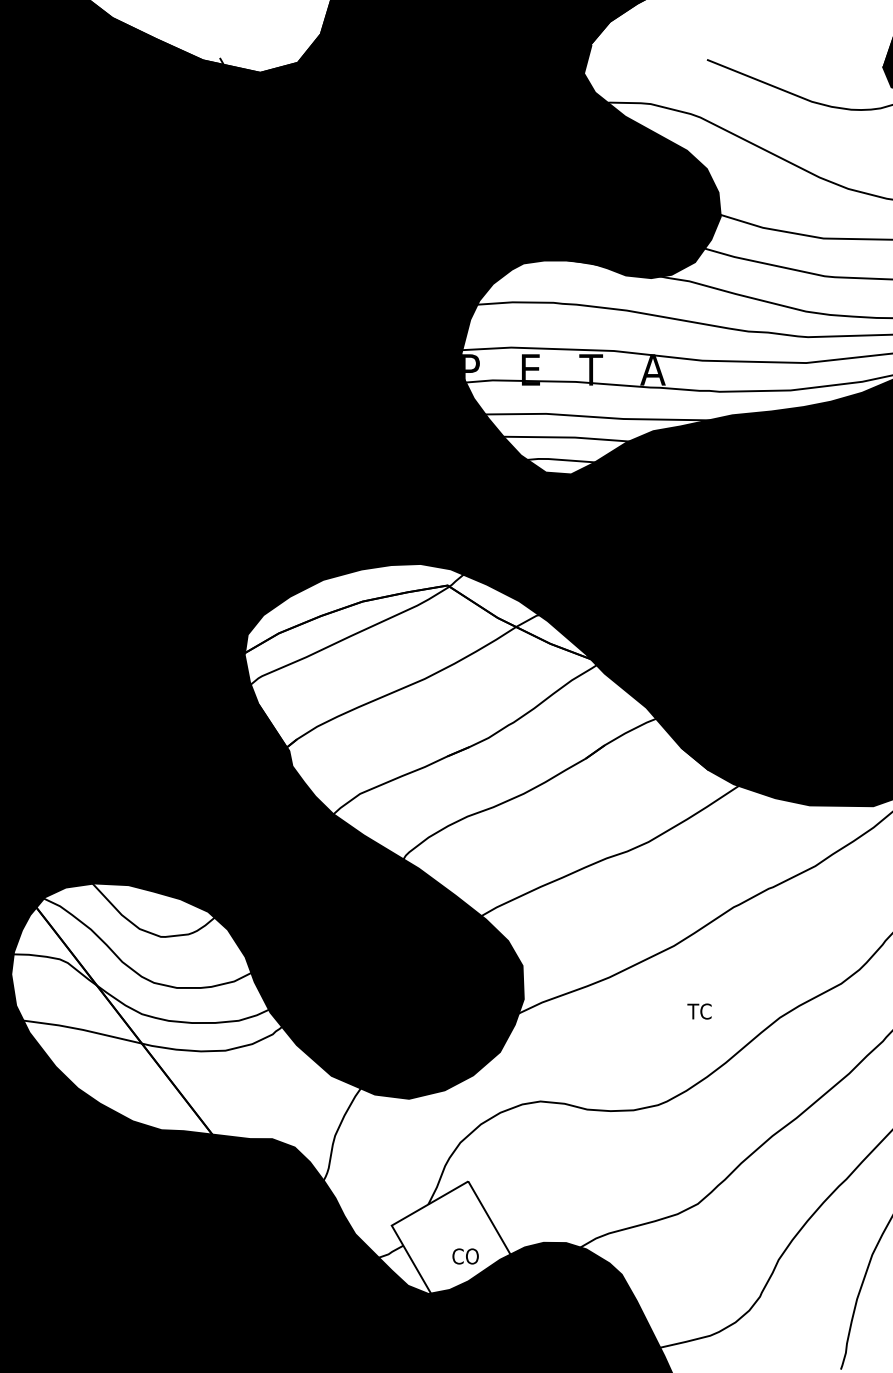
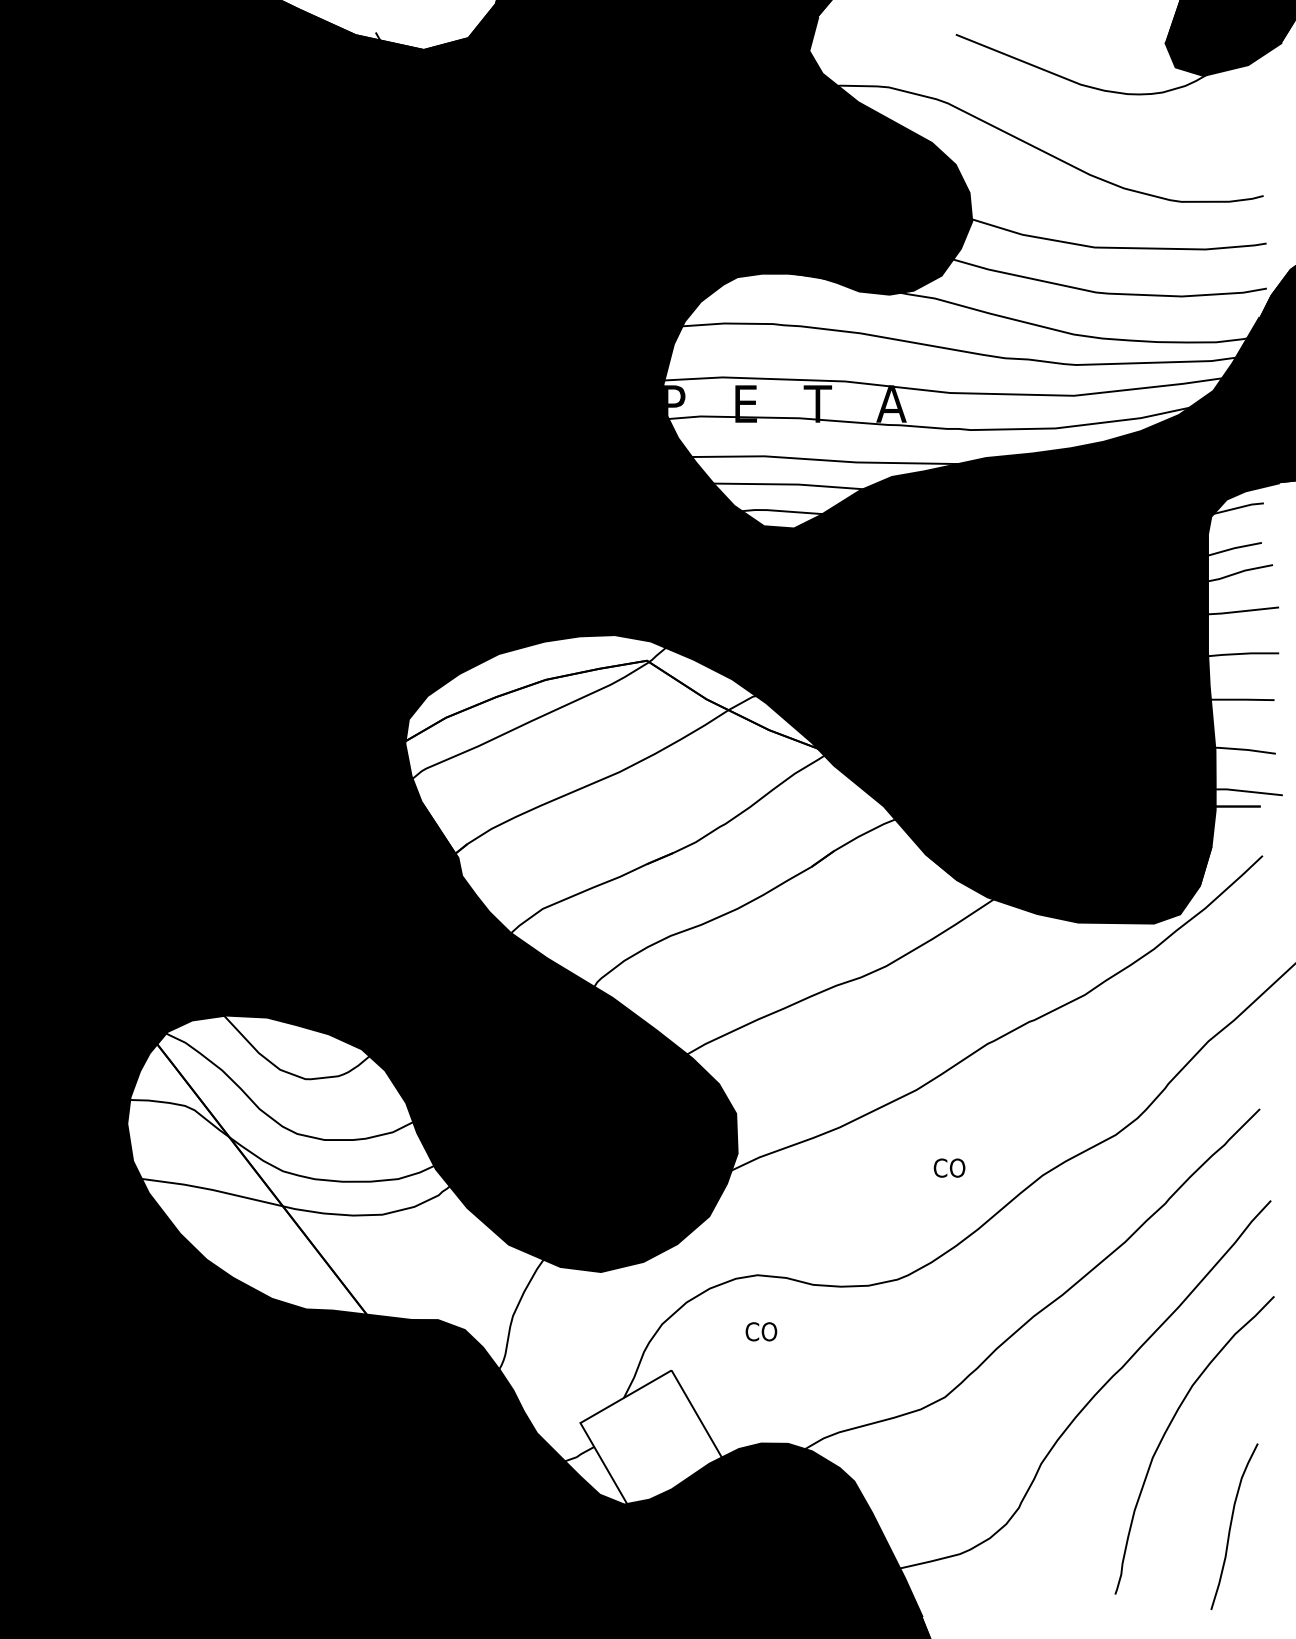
text: (700, 1011) -> (948, 1167), TC -> CO
text: (465, 1256) -> (761, 1331), moved

